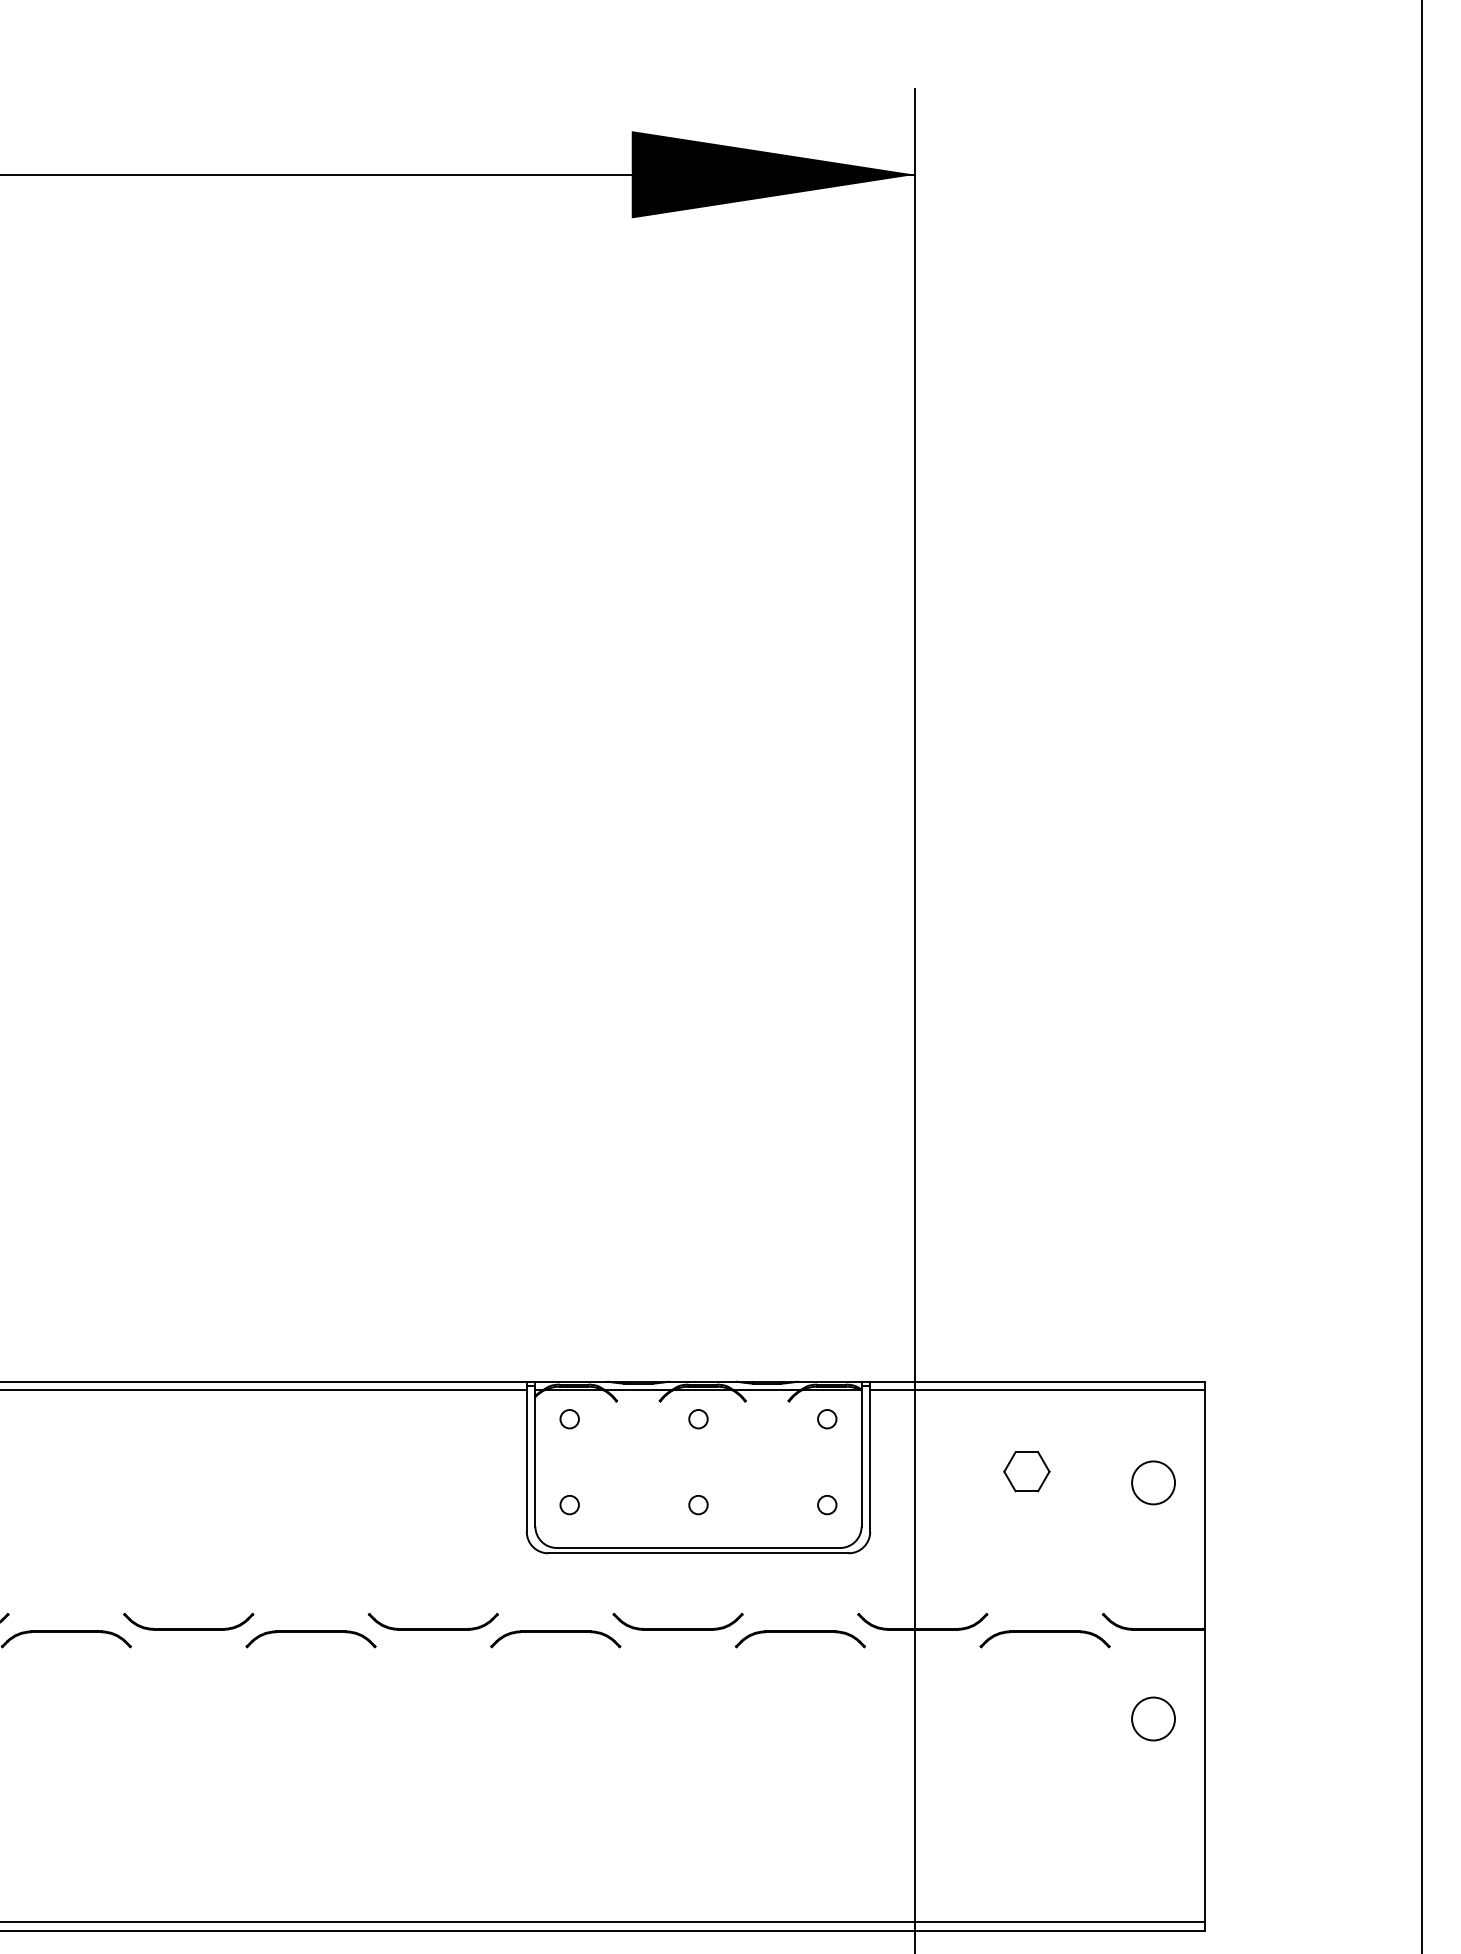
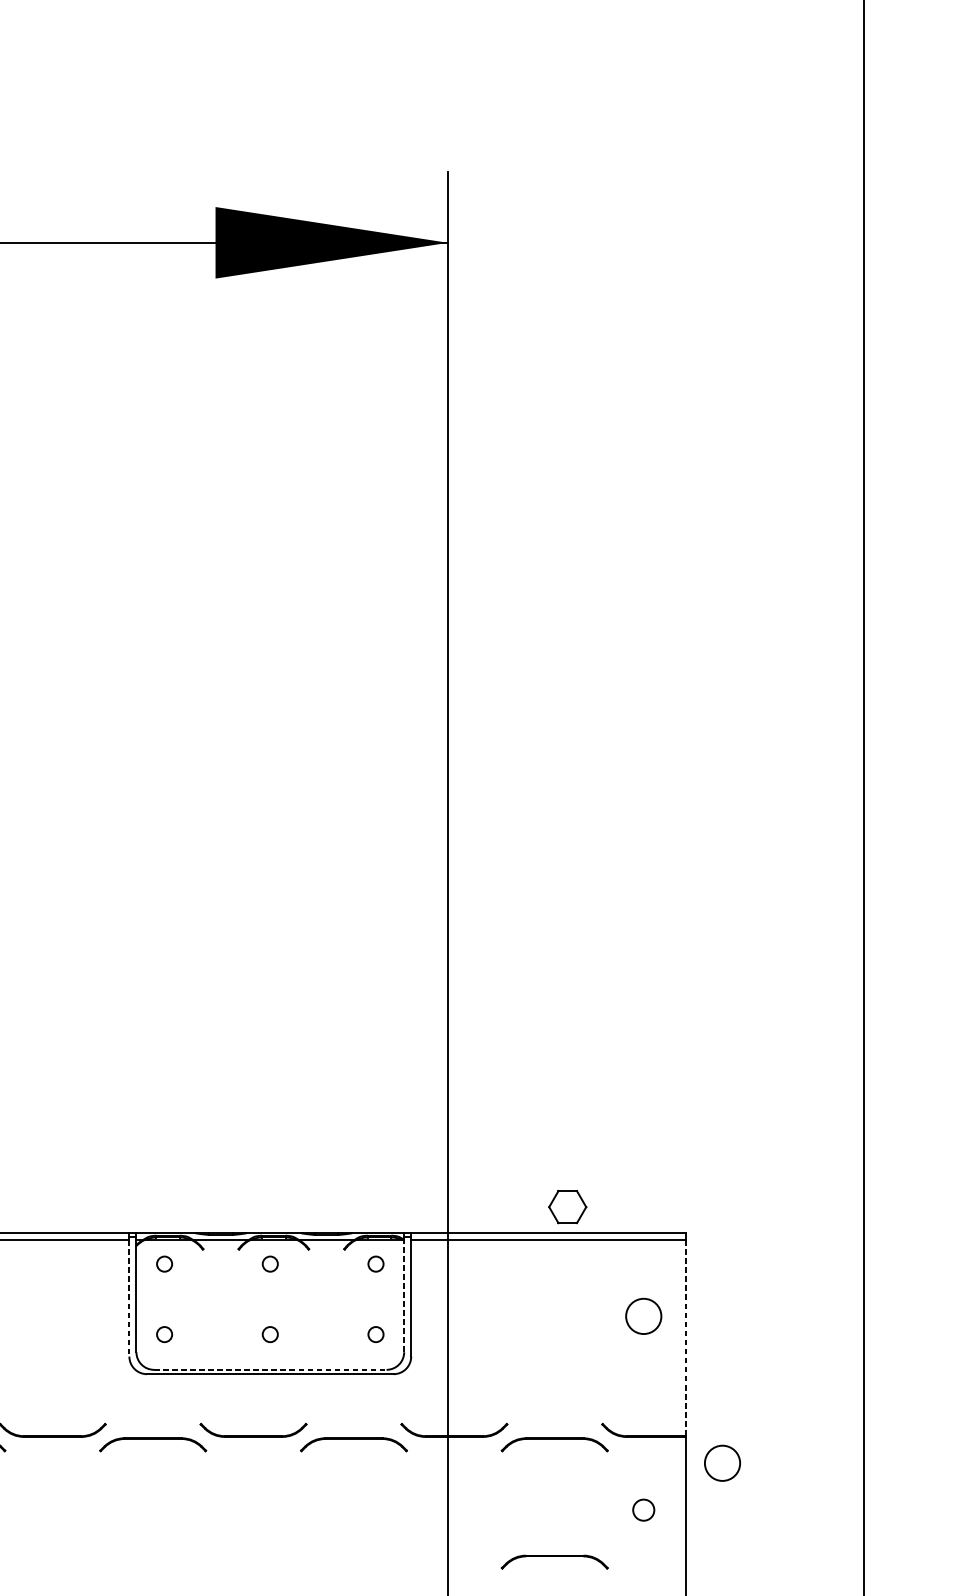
line: (861, 1458) -> (404, 1296), solid -> dashed
line: (526, 1461) -> (129, 1298), solid -> dashed
part: (1026, 1471) -> (567, 1206), moved
line: (1205, 1509) -> (686, 1338), solid -> dashed
line: (698, 1548) -> (270, 1370), solid -> dashed
circle: (1249, 1661) -> (722, 1462), added
circle: (1153, 1718) -> (643, 1509), size x0.6
part: (1044, 1775) -> (554, 1556), added

